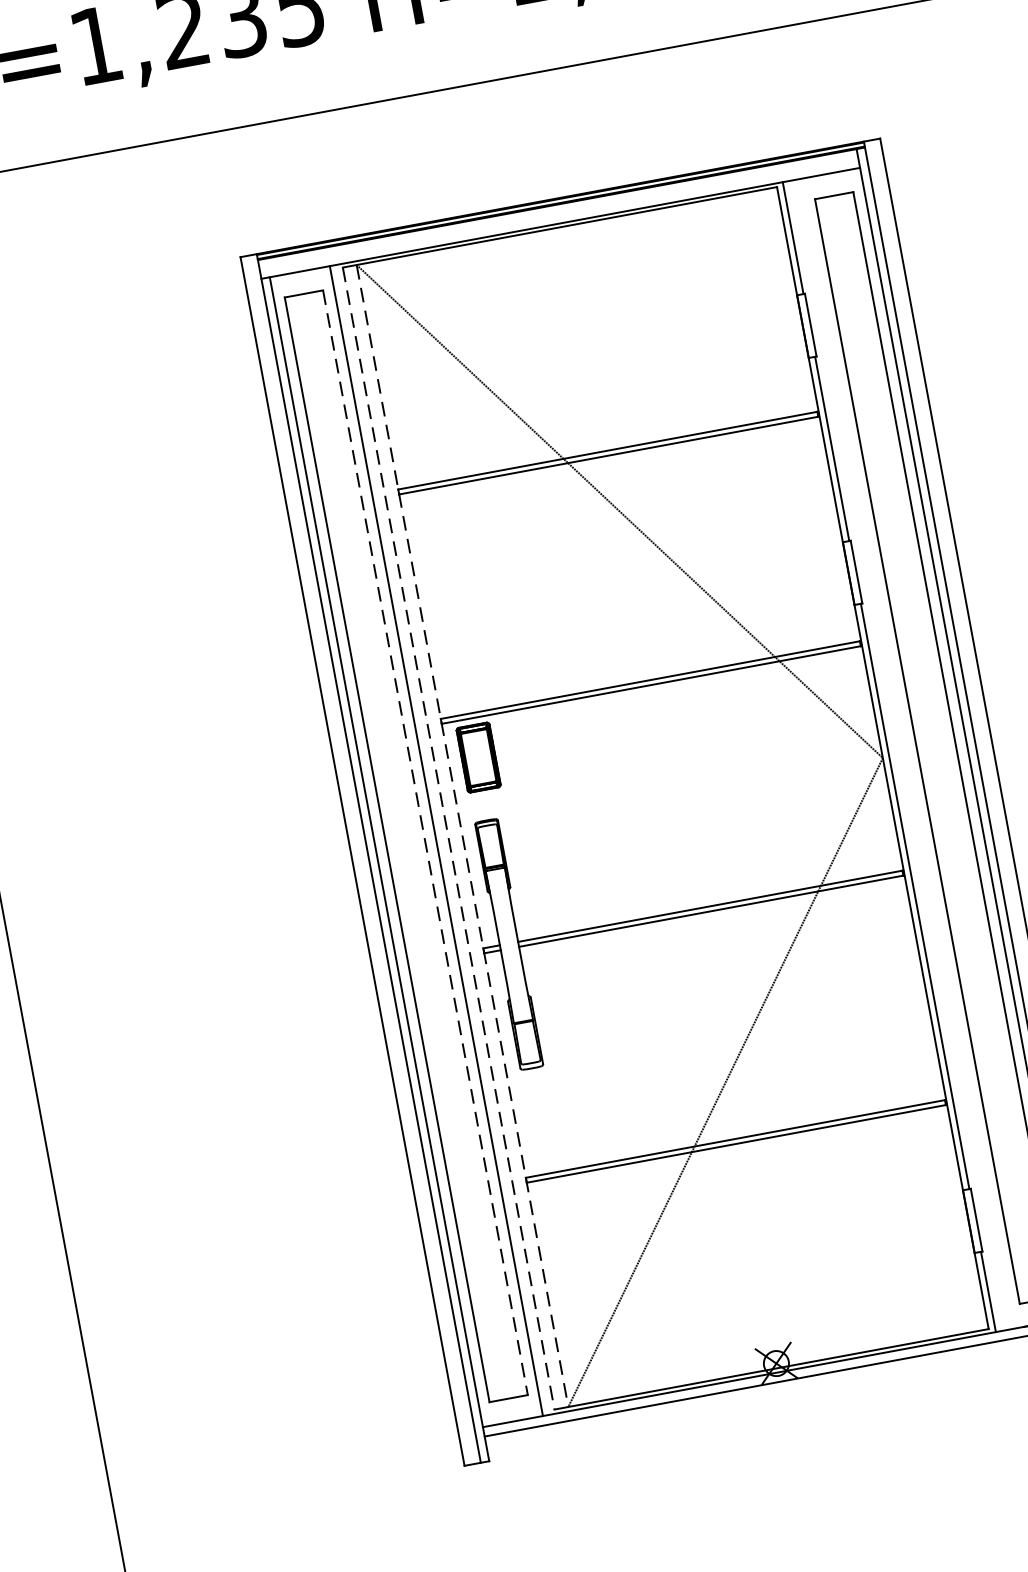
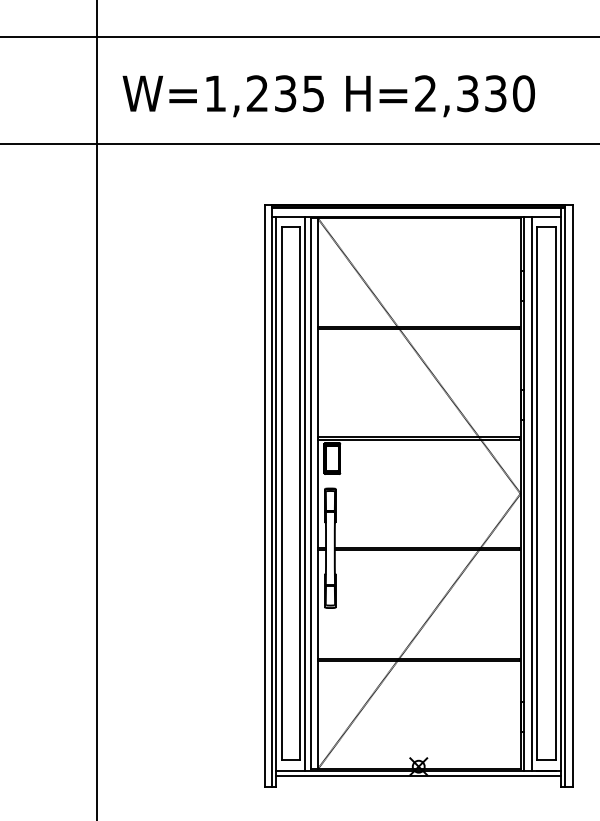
line: (907, 753) -> (532, 493), added
line: (463, 837) -> (318, 494), dashed -> solid
line: (449, 840) -> (311, 494), dashed -> solid
line: (426, 844) -> (300, 494), dashed -> solid

